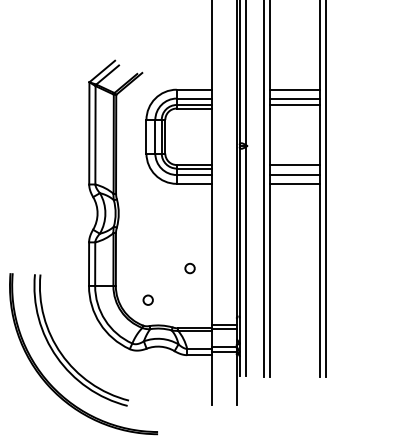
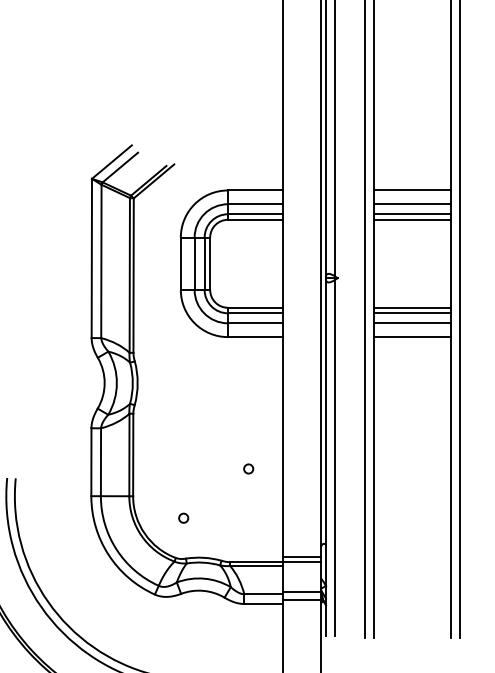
line: (294, 108) -> (411, 219), added
line: (294, 168) -> (411, 313), added
circle: (189, 268) -> (247, 468), size x0.62
circle: (148, 299) -> (183, 517), size x0.62

